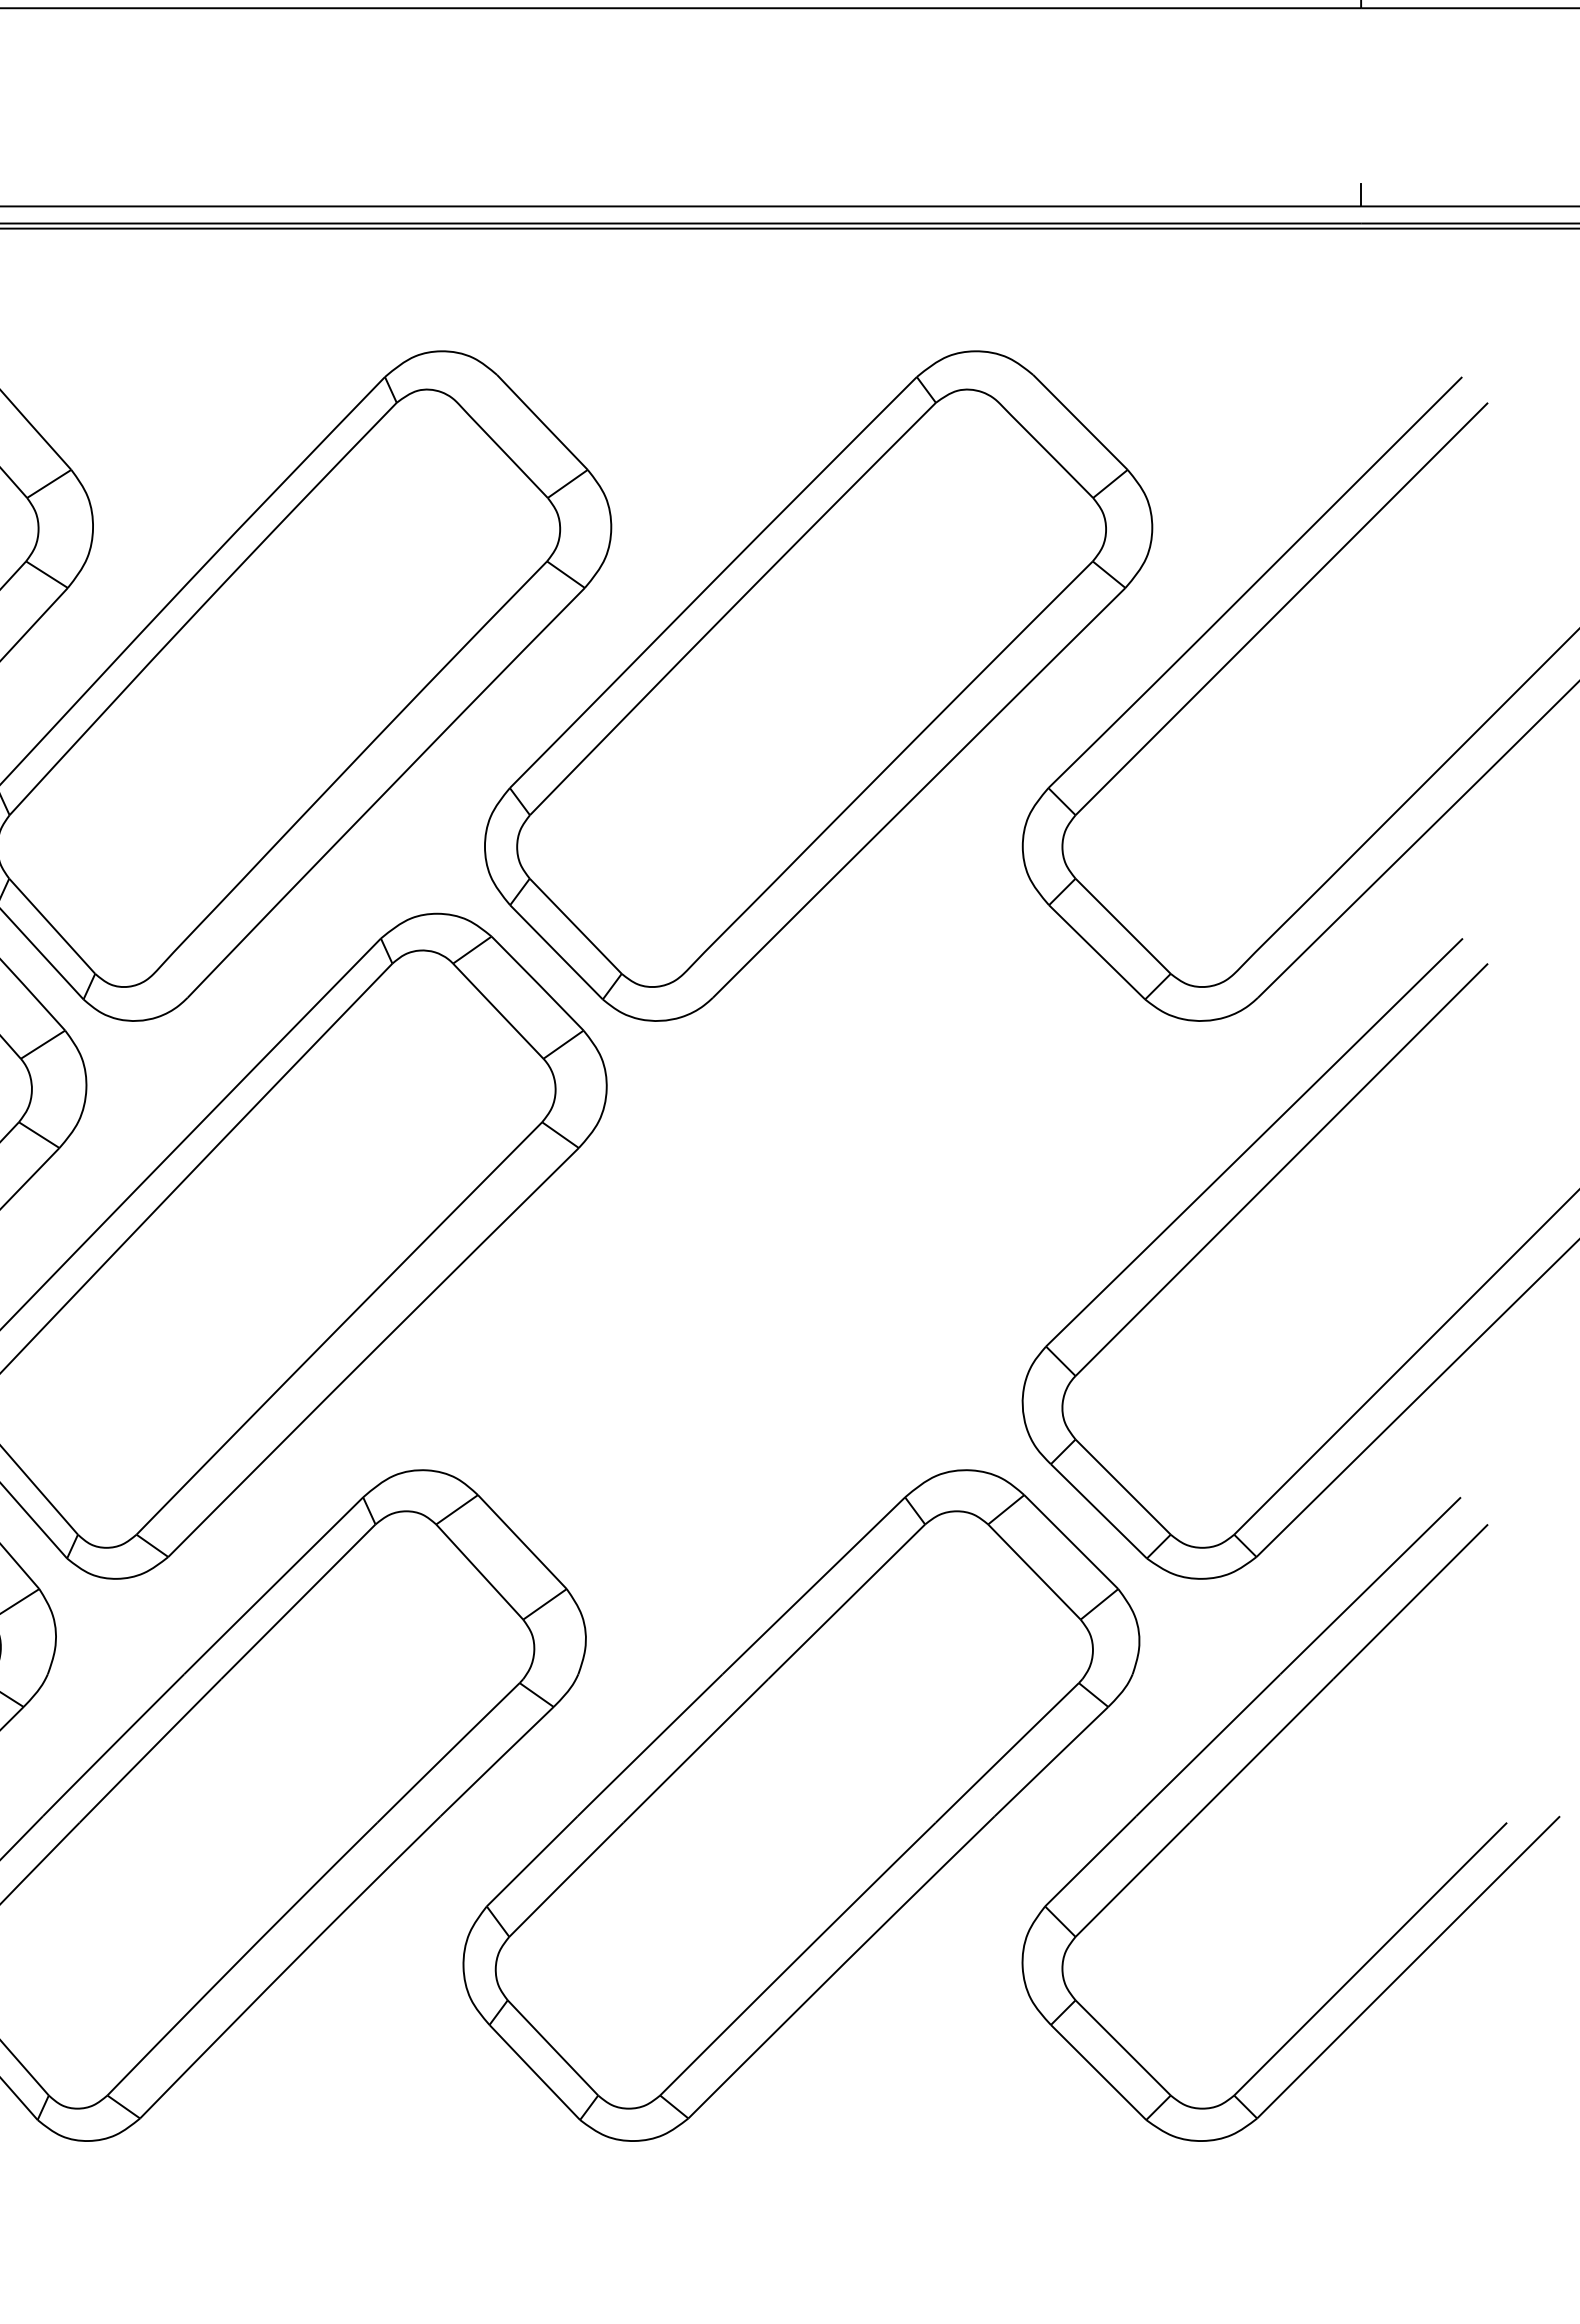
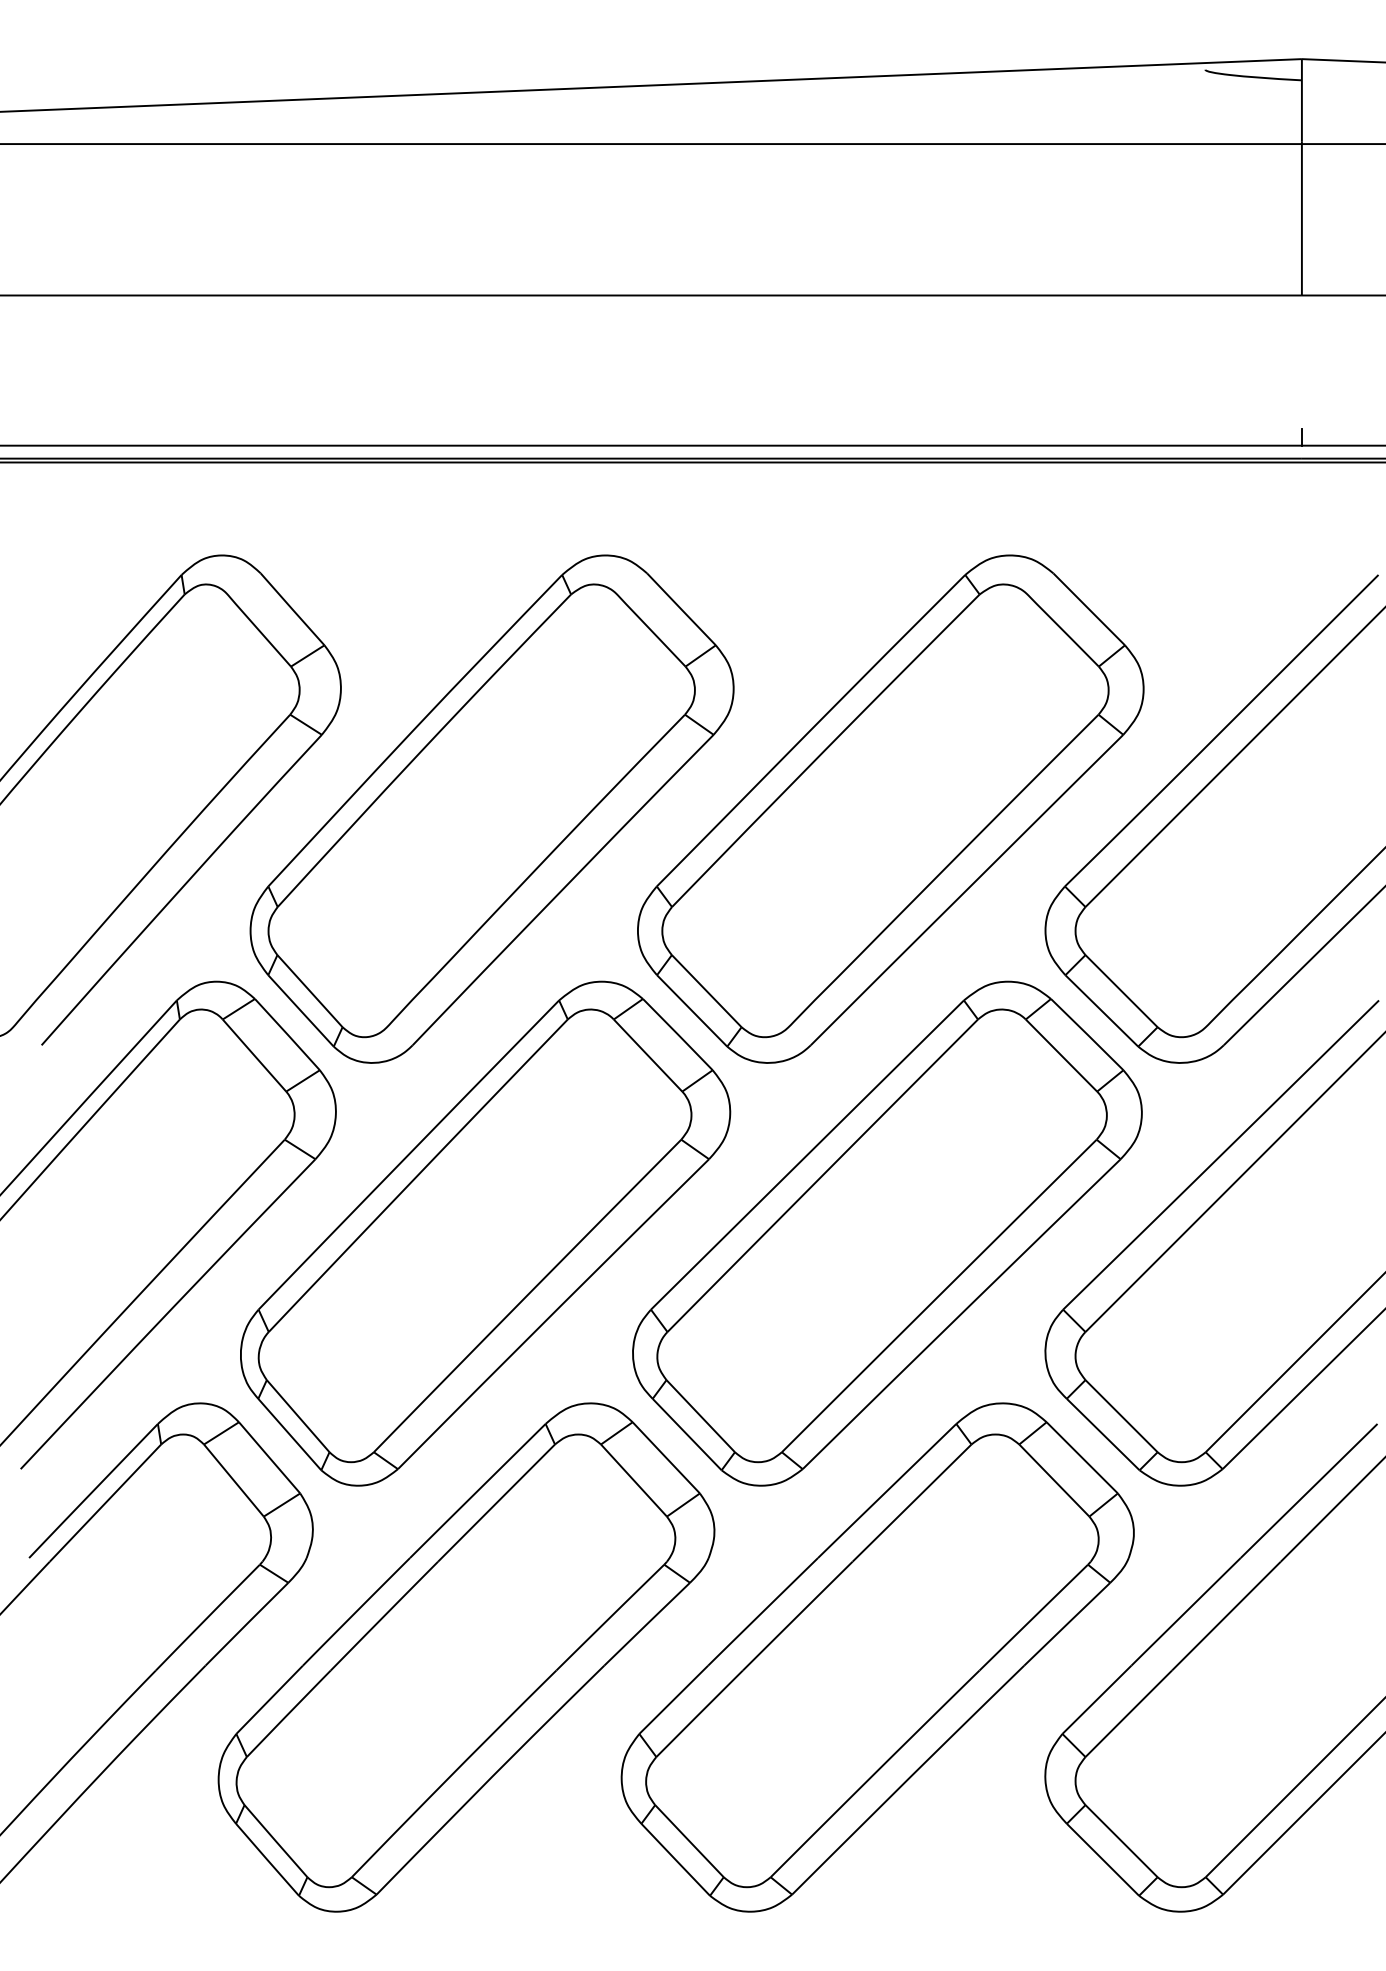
part: (814, 1246) -> (887, 1233), added

